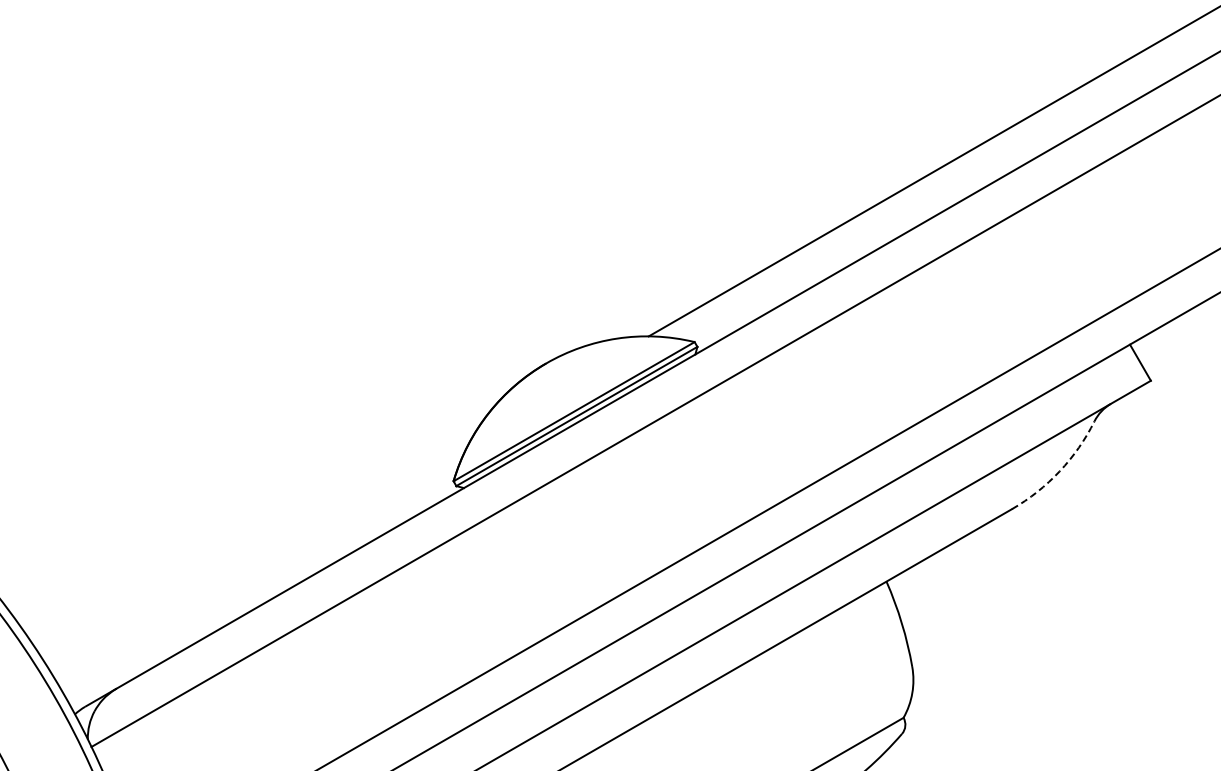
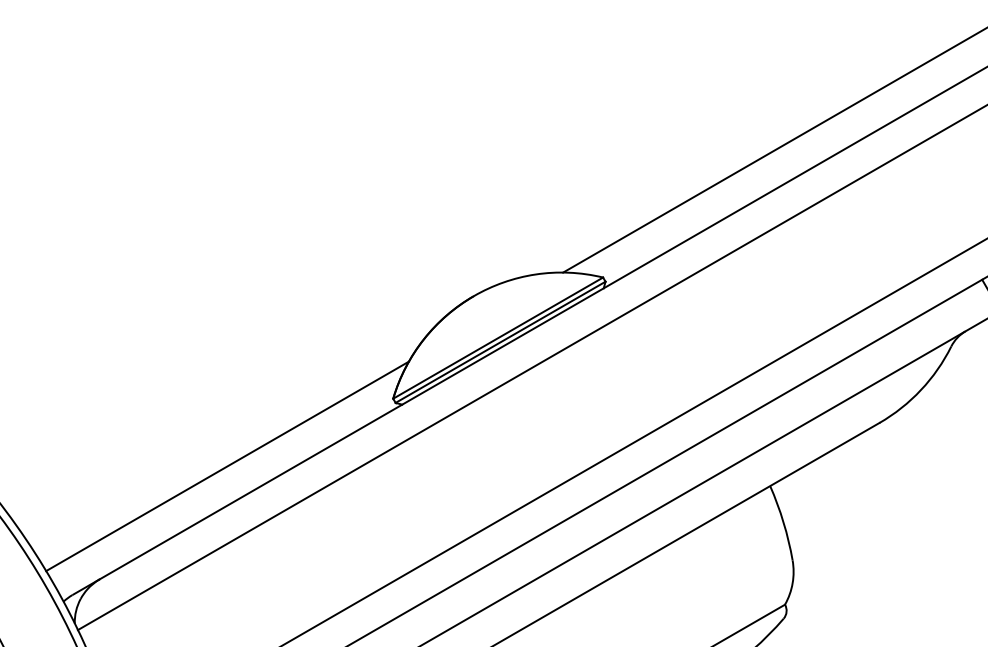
arc: (1059, 471) -> (920, 390), dashed -> solid
line: (262, 558) -> (226, 465), added

